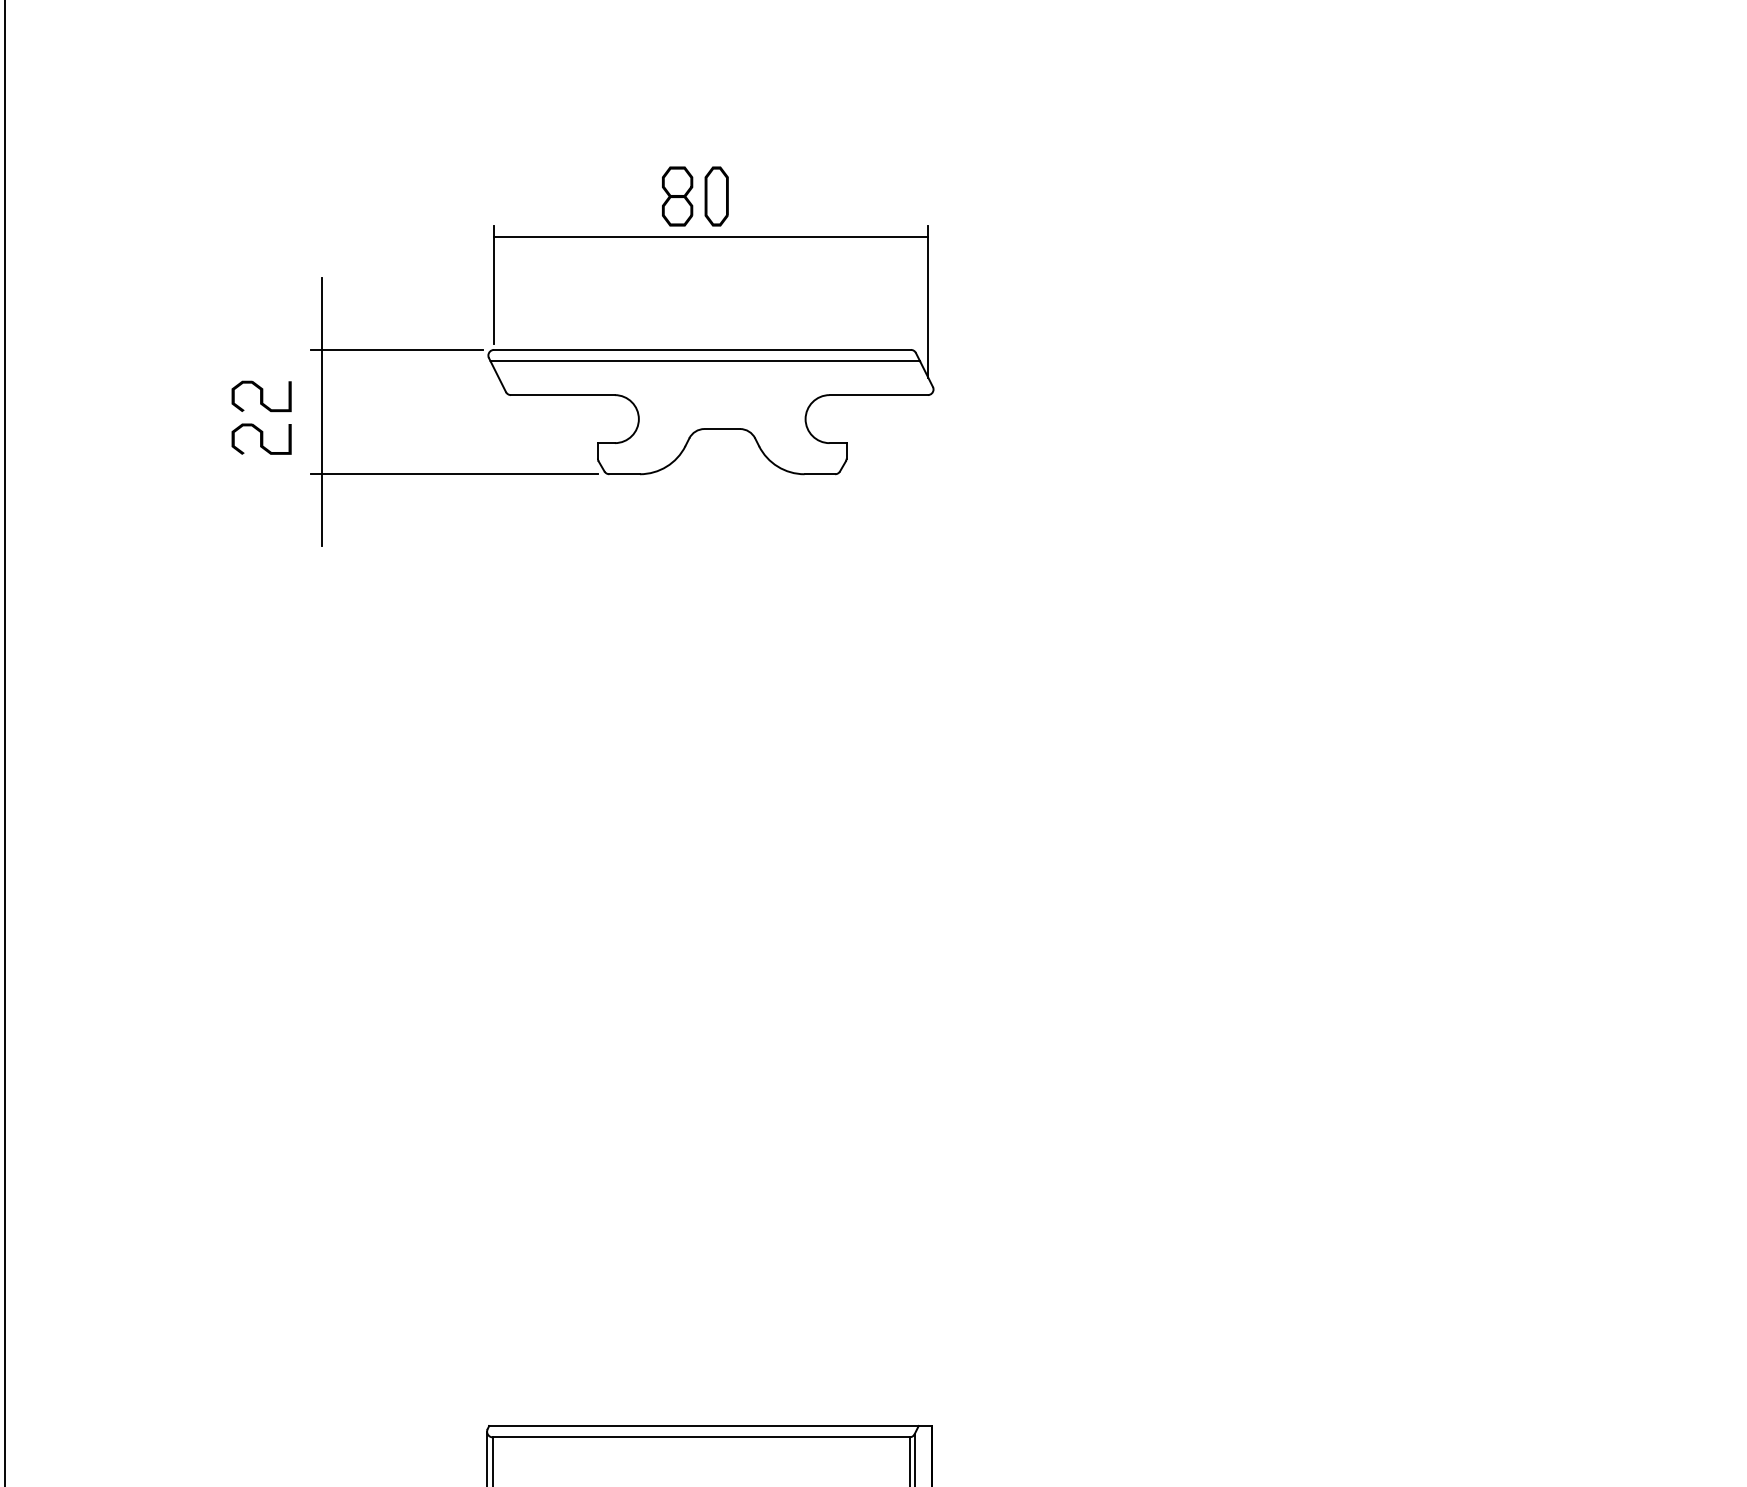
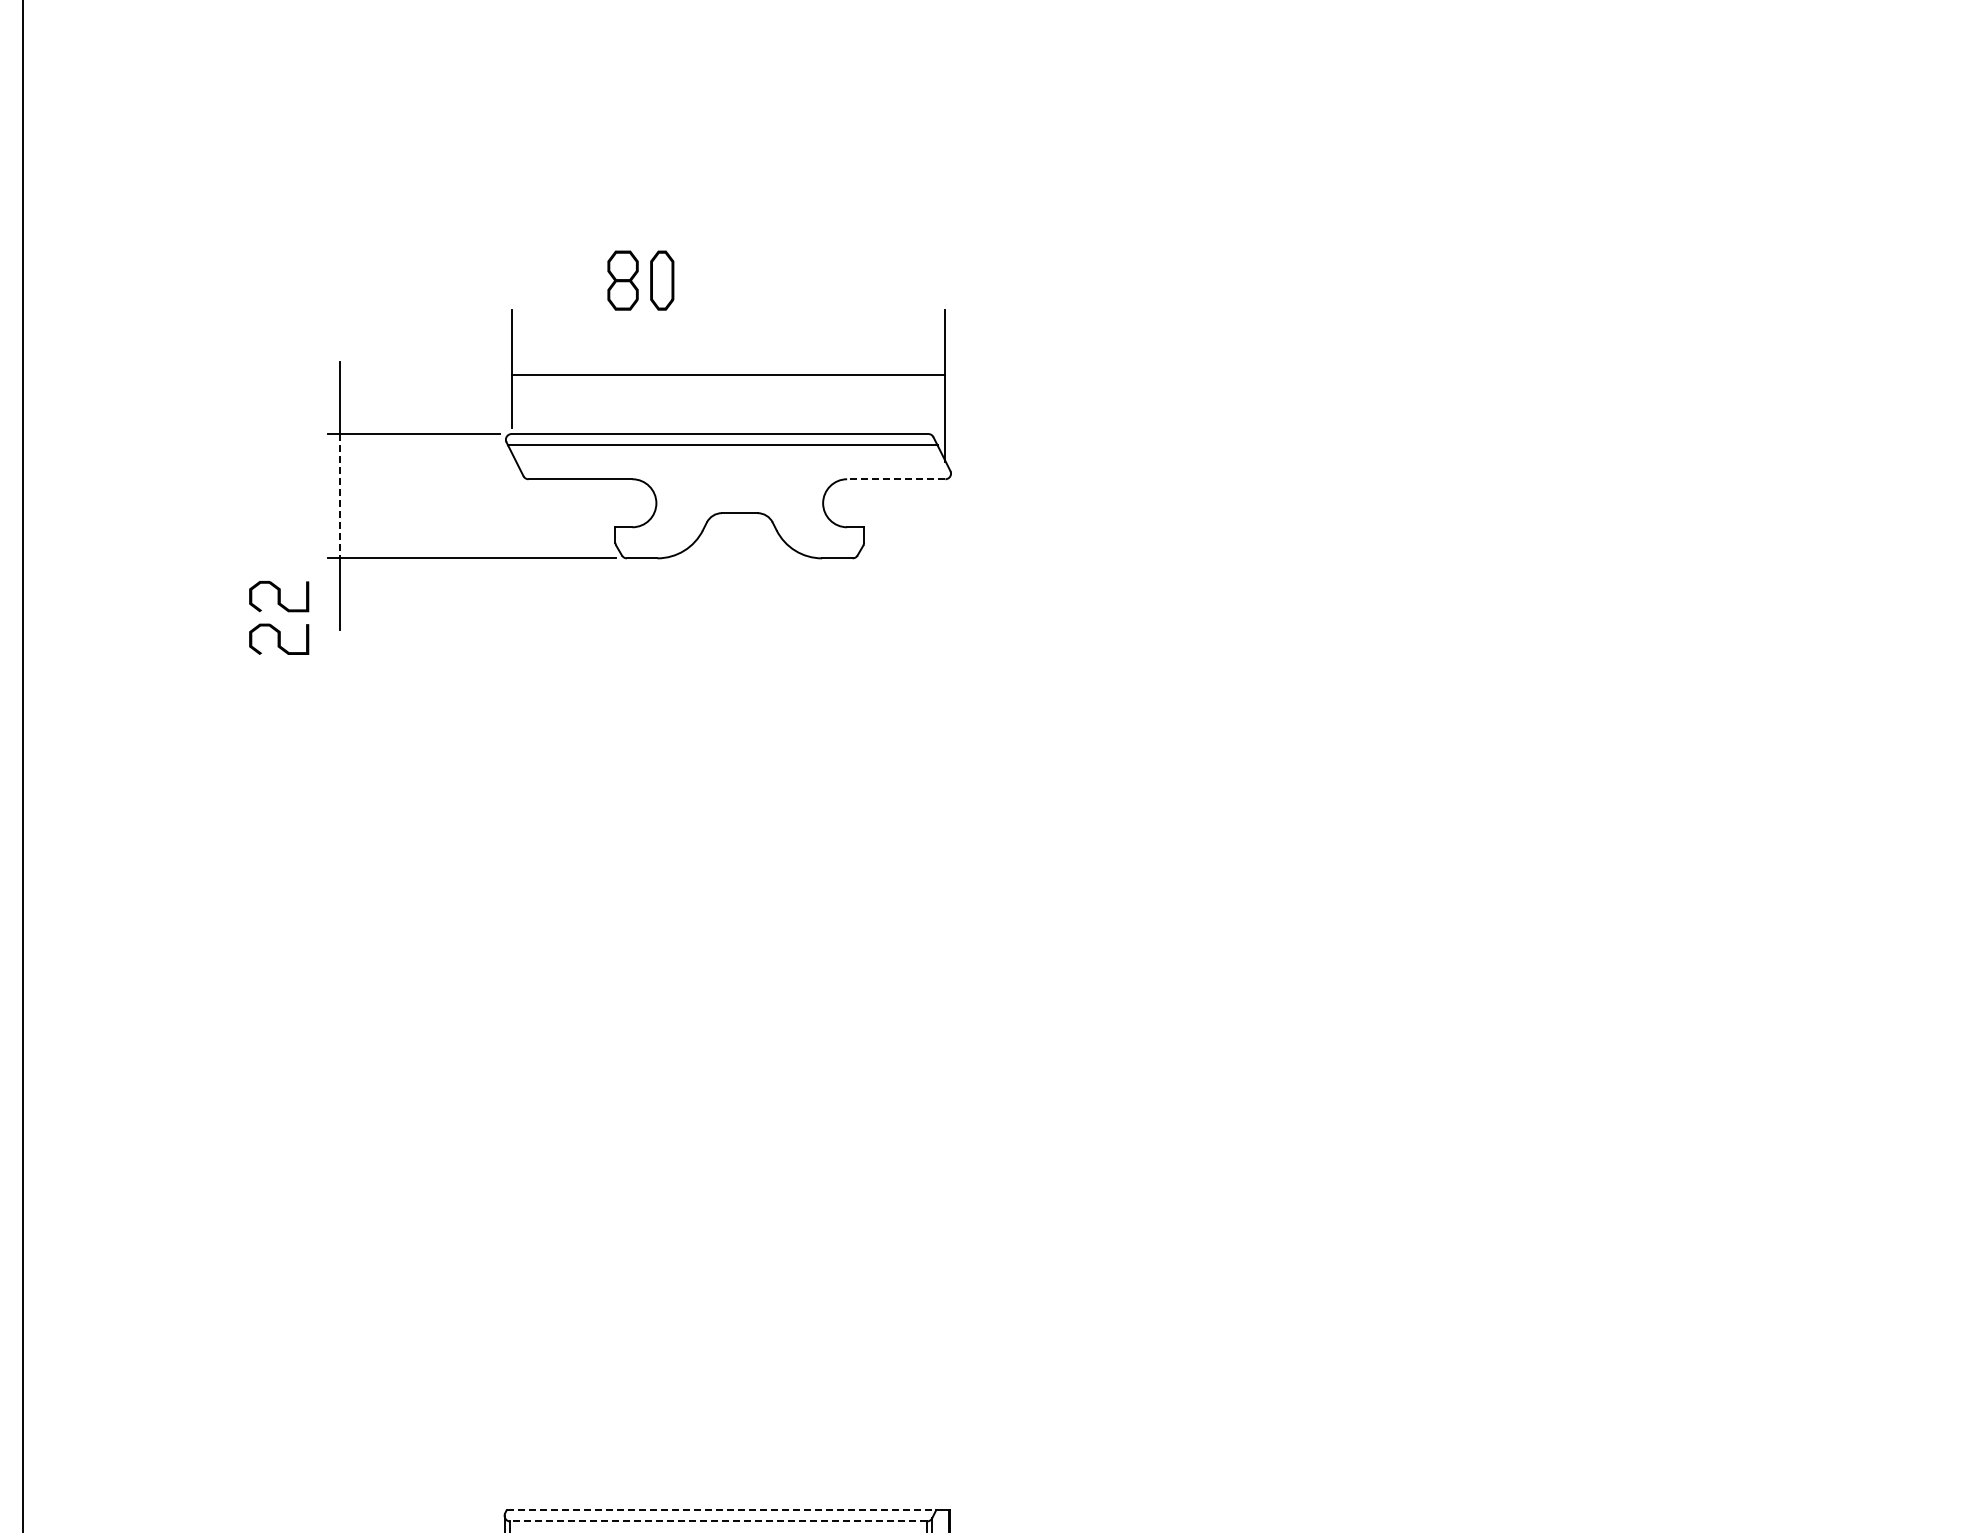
part: (689, 192) -> (635, 276), moved
line: (710, 237) -> (728, 375), moved
line: (877, 395) -> (895, 479), solid -> dashed
part: (267, 410) -> (285, 610), moved
line: (321, 412) -> (339, 496), solid -> dashed
line: (703, 1426) -> (721, 1510), solid -> dashed
line: (700, 1437) -> (718, 1521), solid -> dashed

